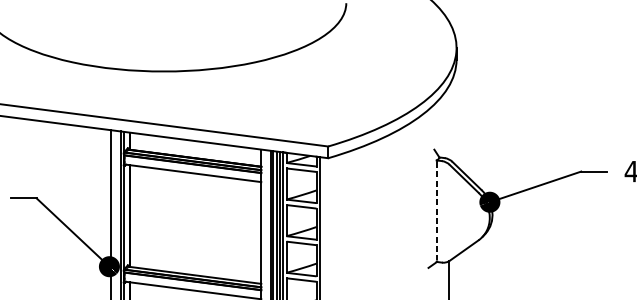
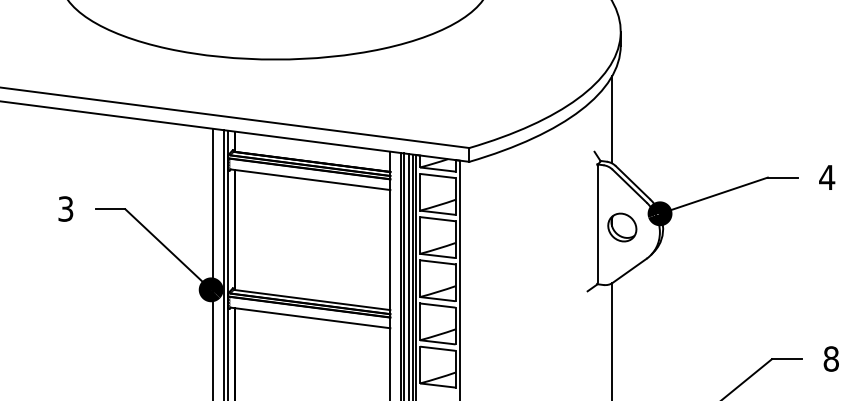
line: (449, 122) -> (612, 119), added
line: (436, 211) -> (597, 224), dashed -> solid
part: (458, 213) -> (622, 227), added

